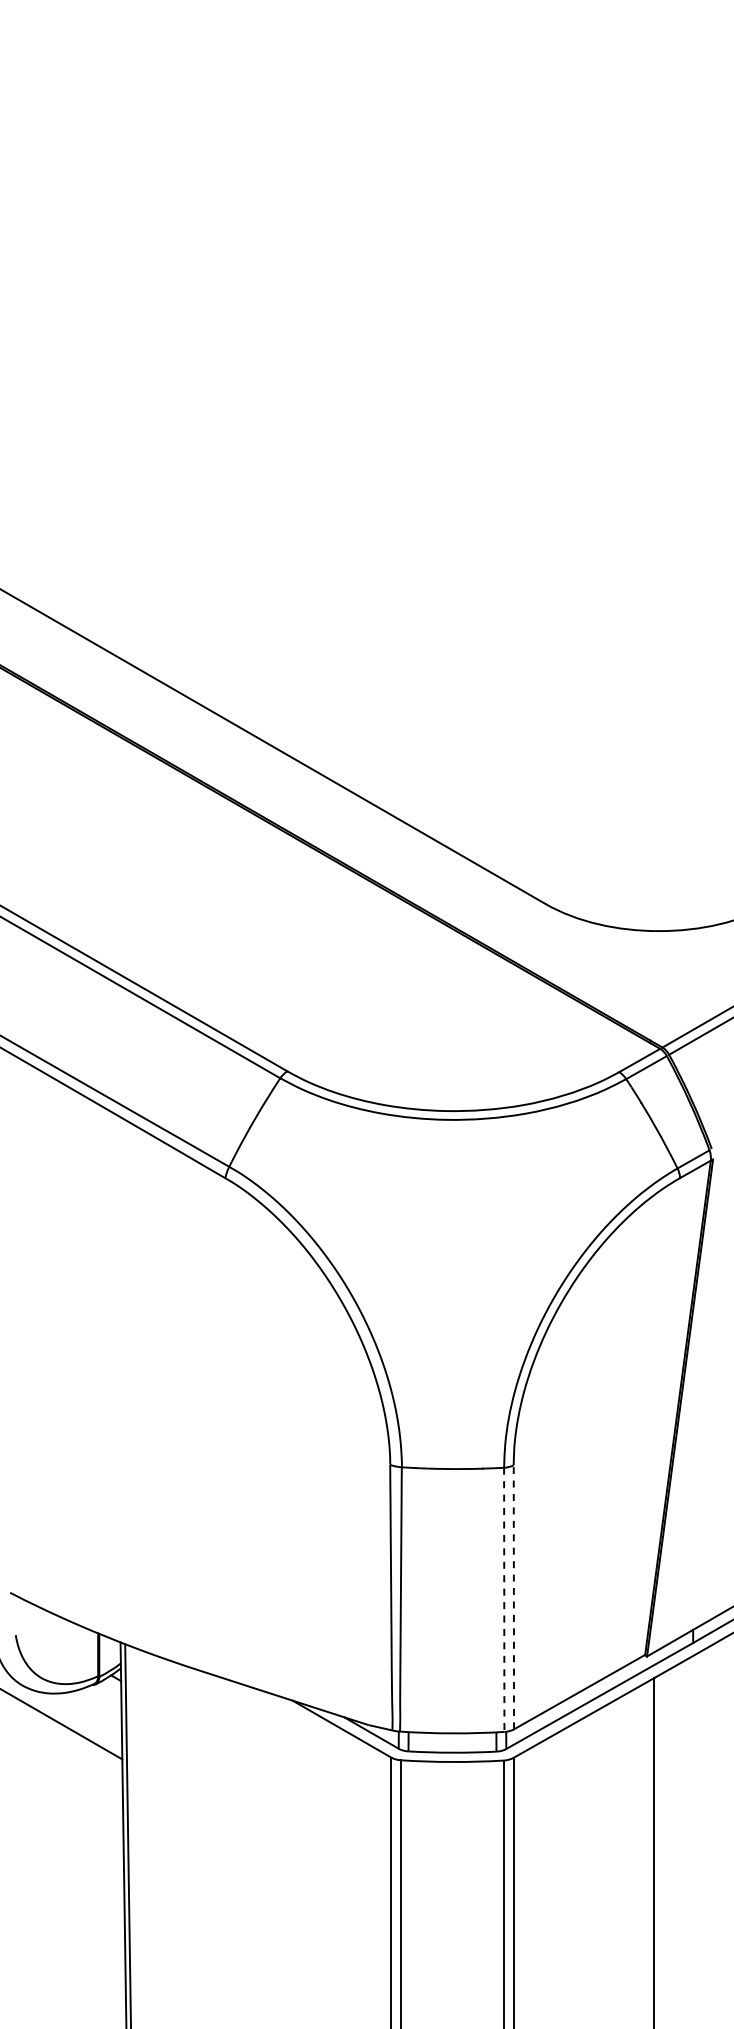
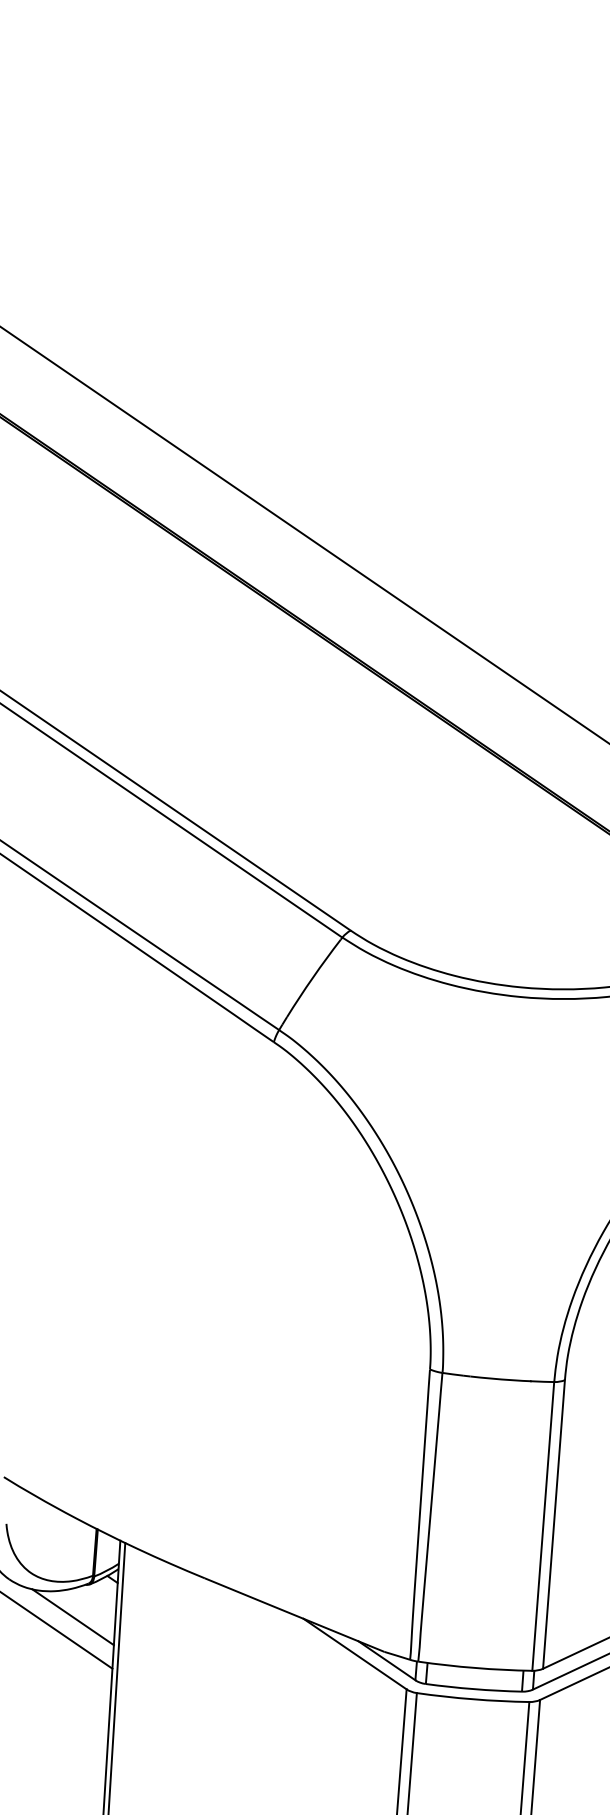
line: (513, 1596) -> (553, 1523), dashed -> solid
line: (504, 1600) -> (543, 1527), dashed -> solid
line: (83, 1714) -> (73, 1616), added

